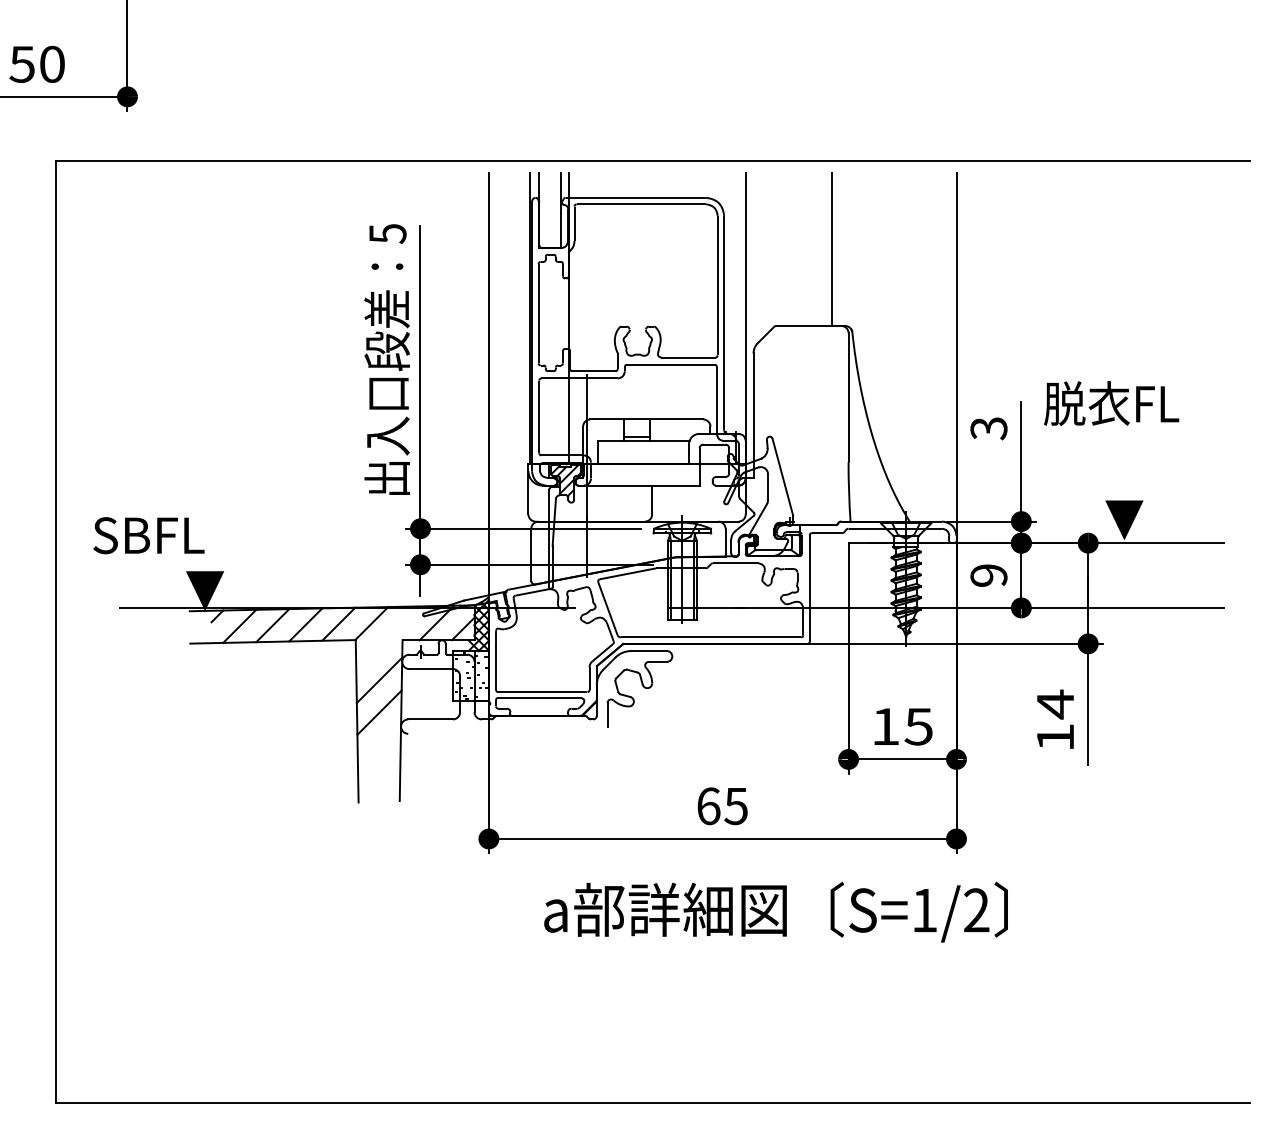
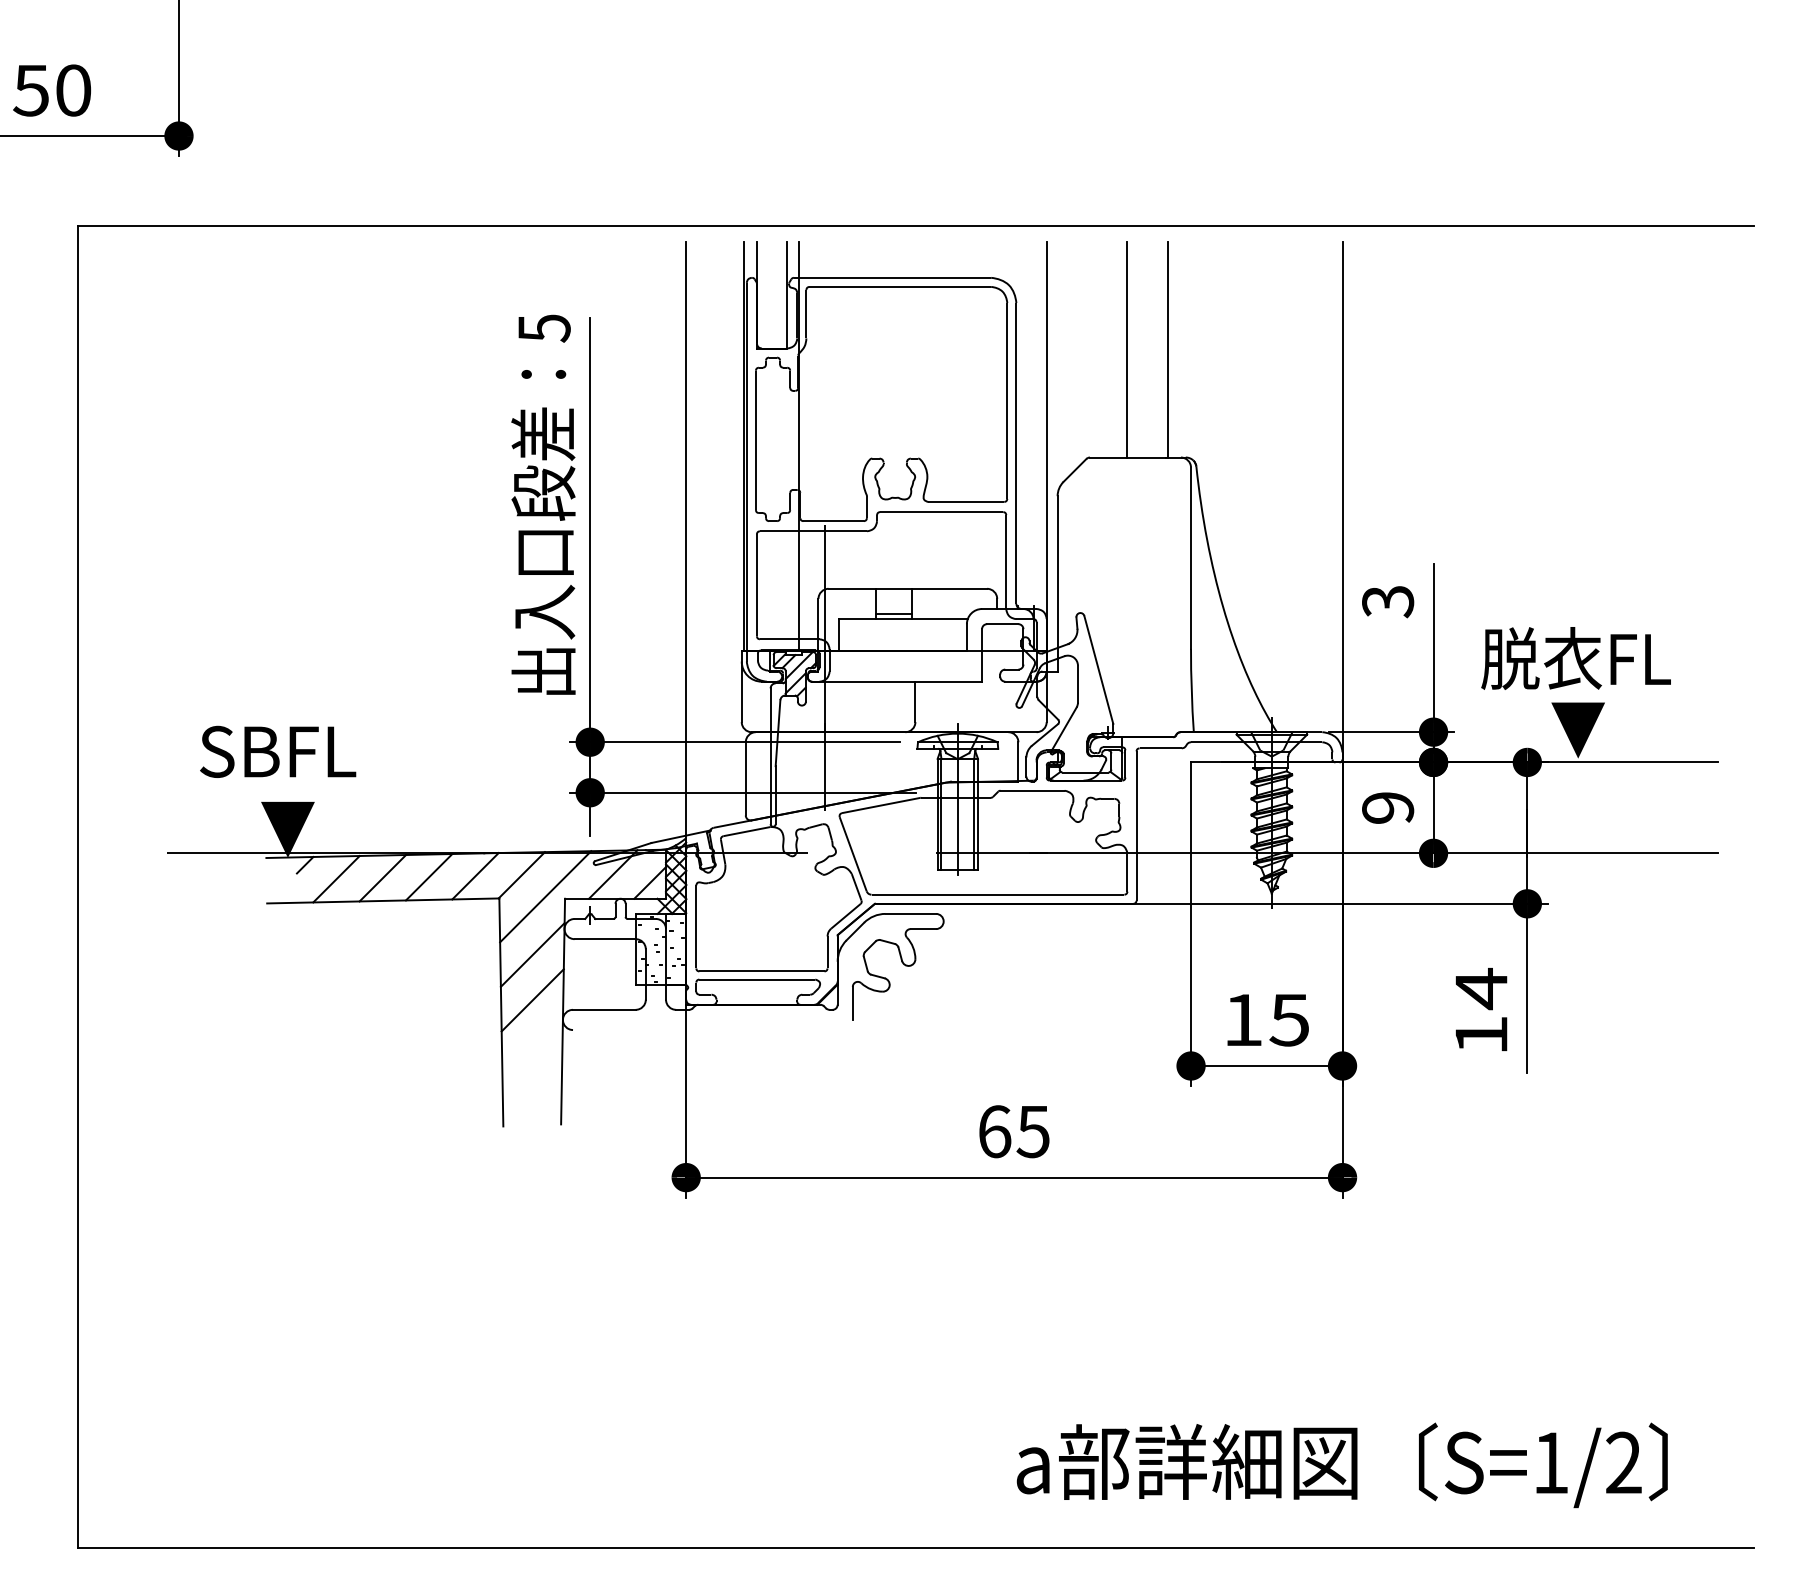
line: (803, 248) -> (1127, 349), added
text: (1111, 403) -> (1575, 658), moved
text: (149, 535) -> (278, 751), moved
line: (388, 638) -> (545, 896), added
text: (775, 912) -> (1341, 1465), moved

